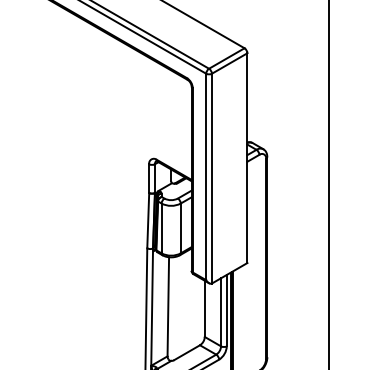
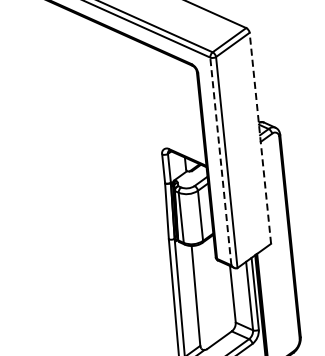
line: (247, 158) -> (260, 138), solid -> dashed
line: (206, 176) -> (221, 160), solid -> dashed

